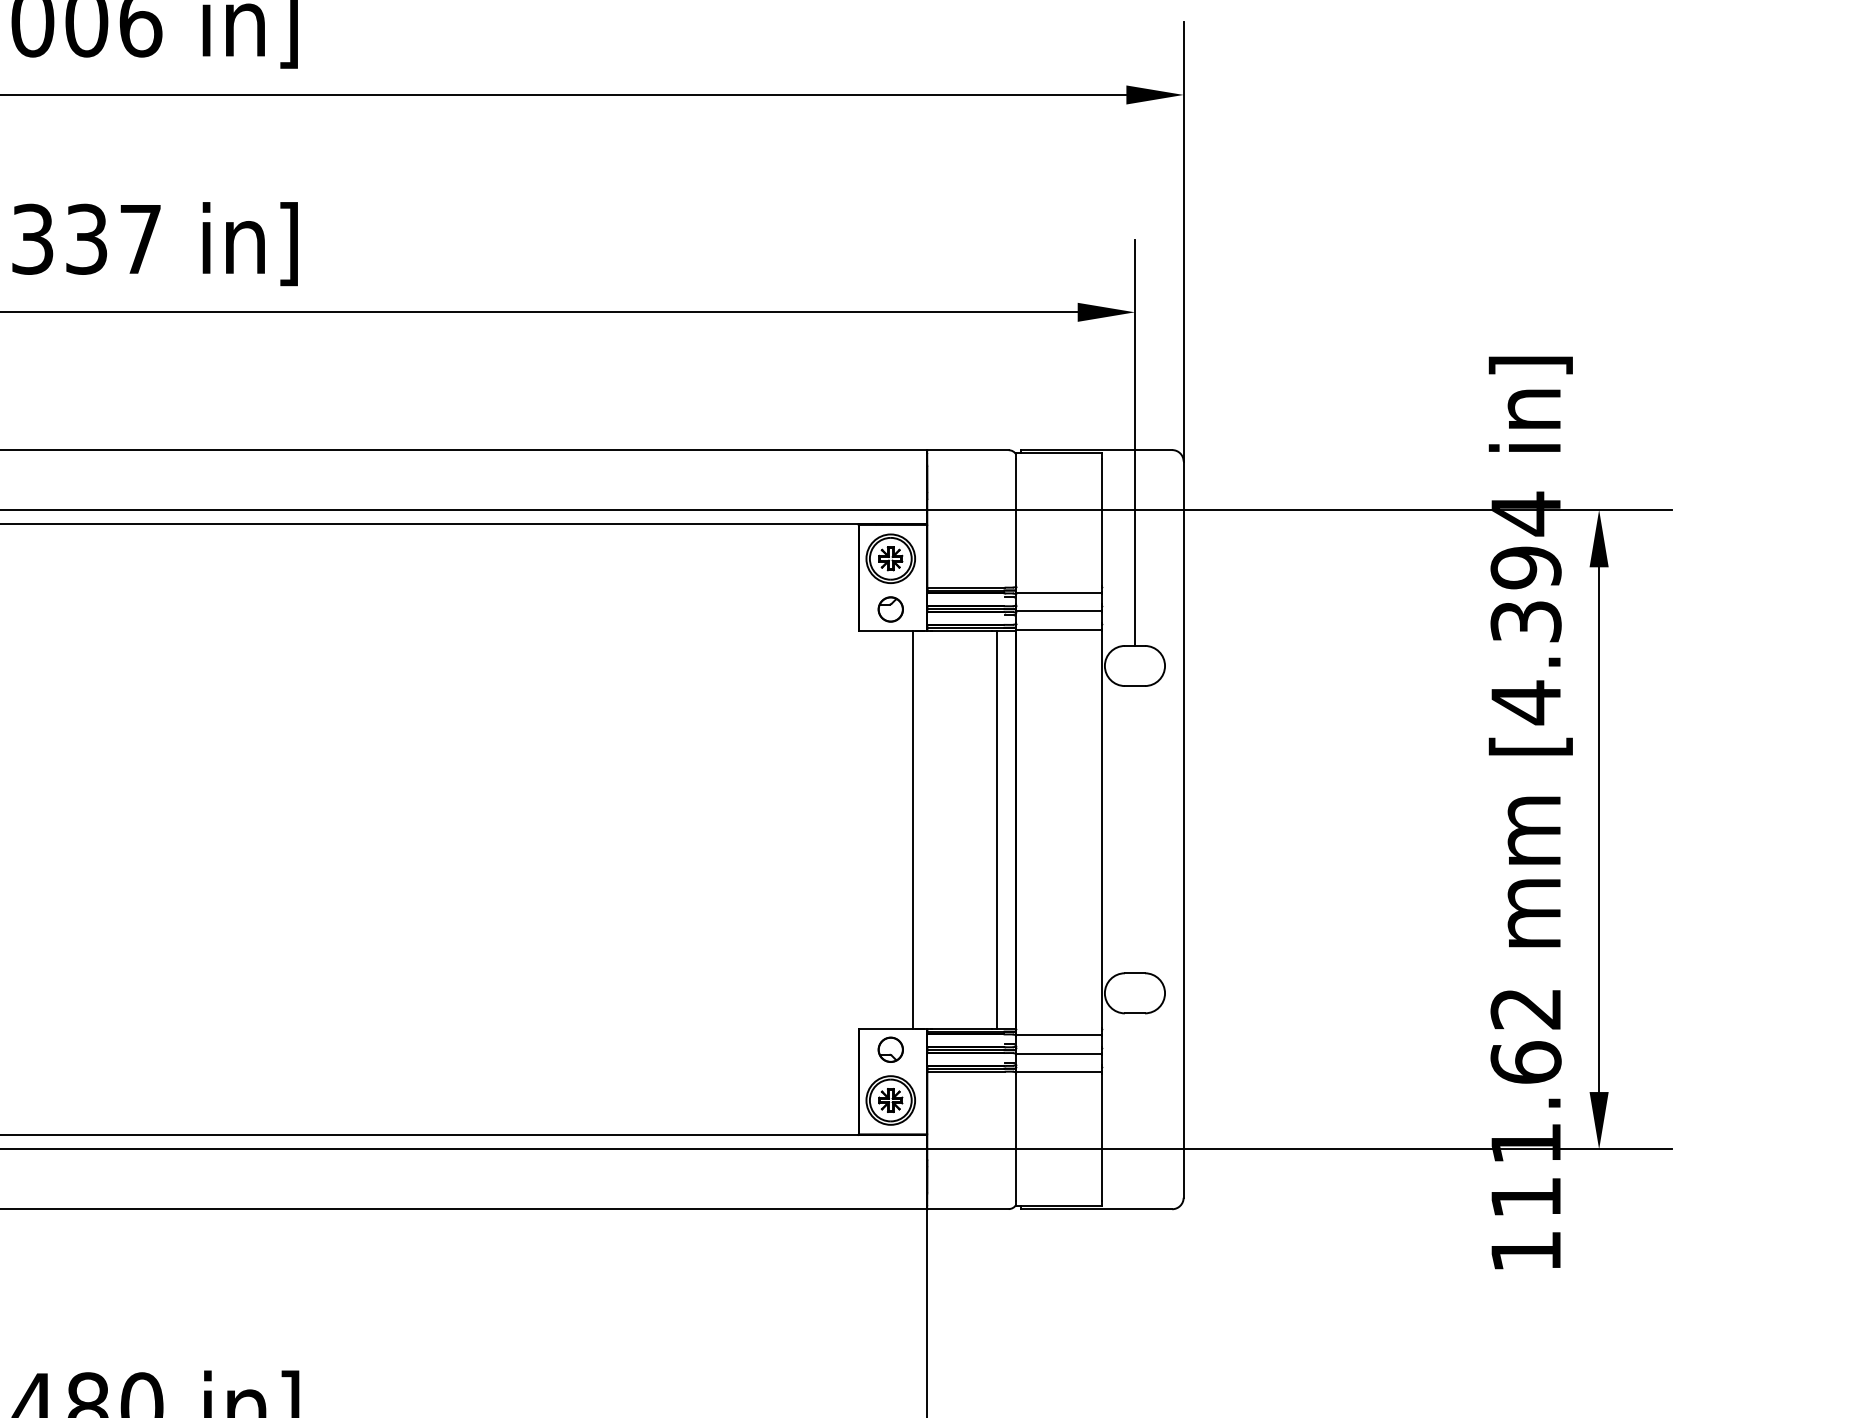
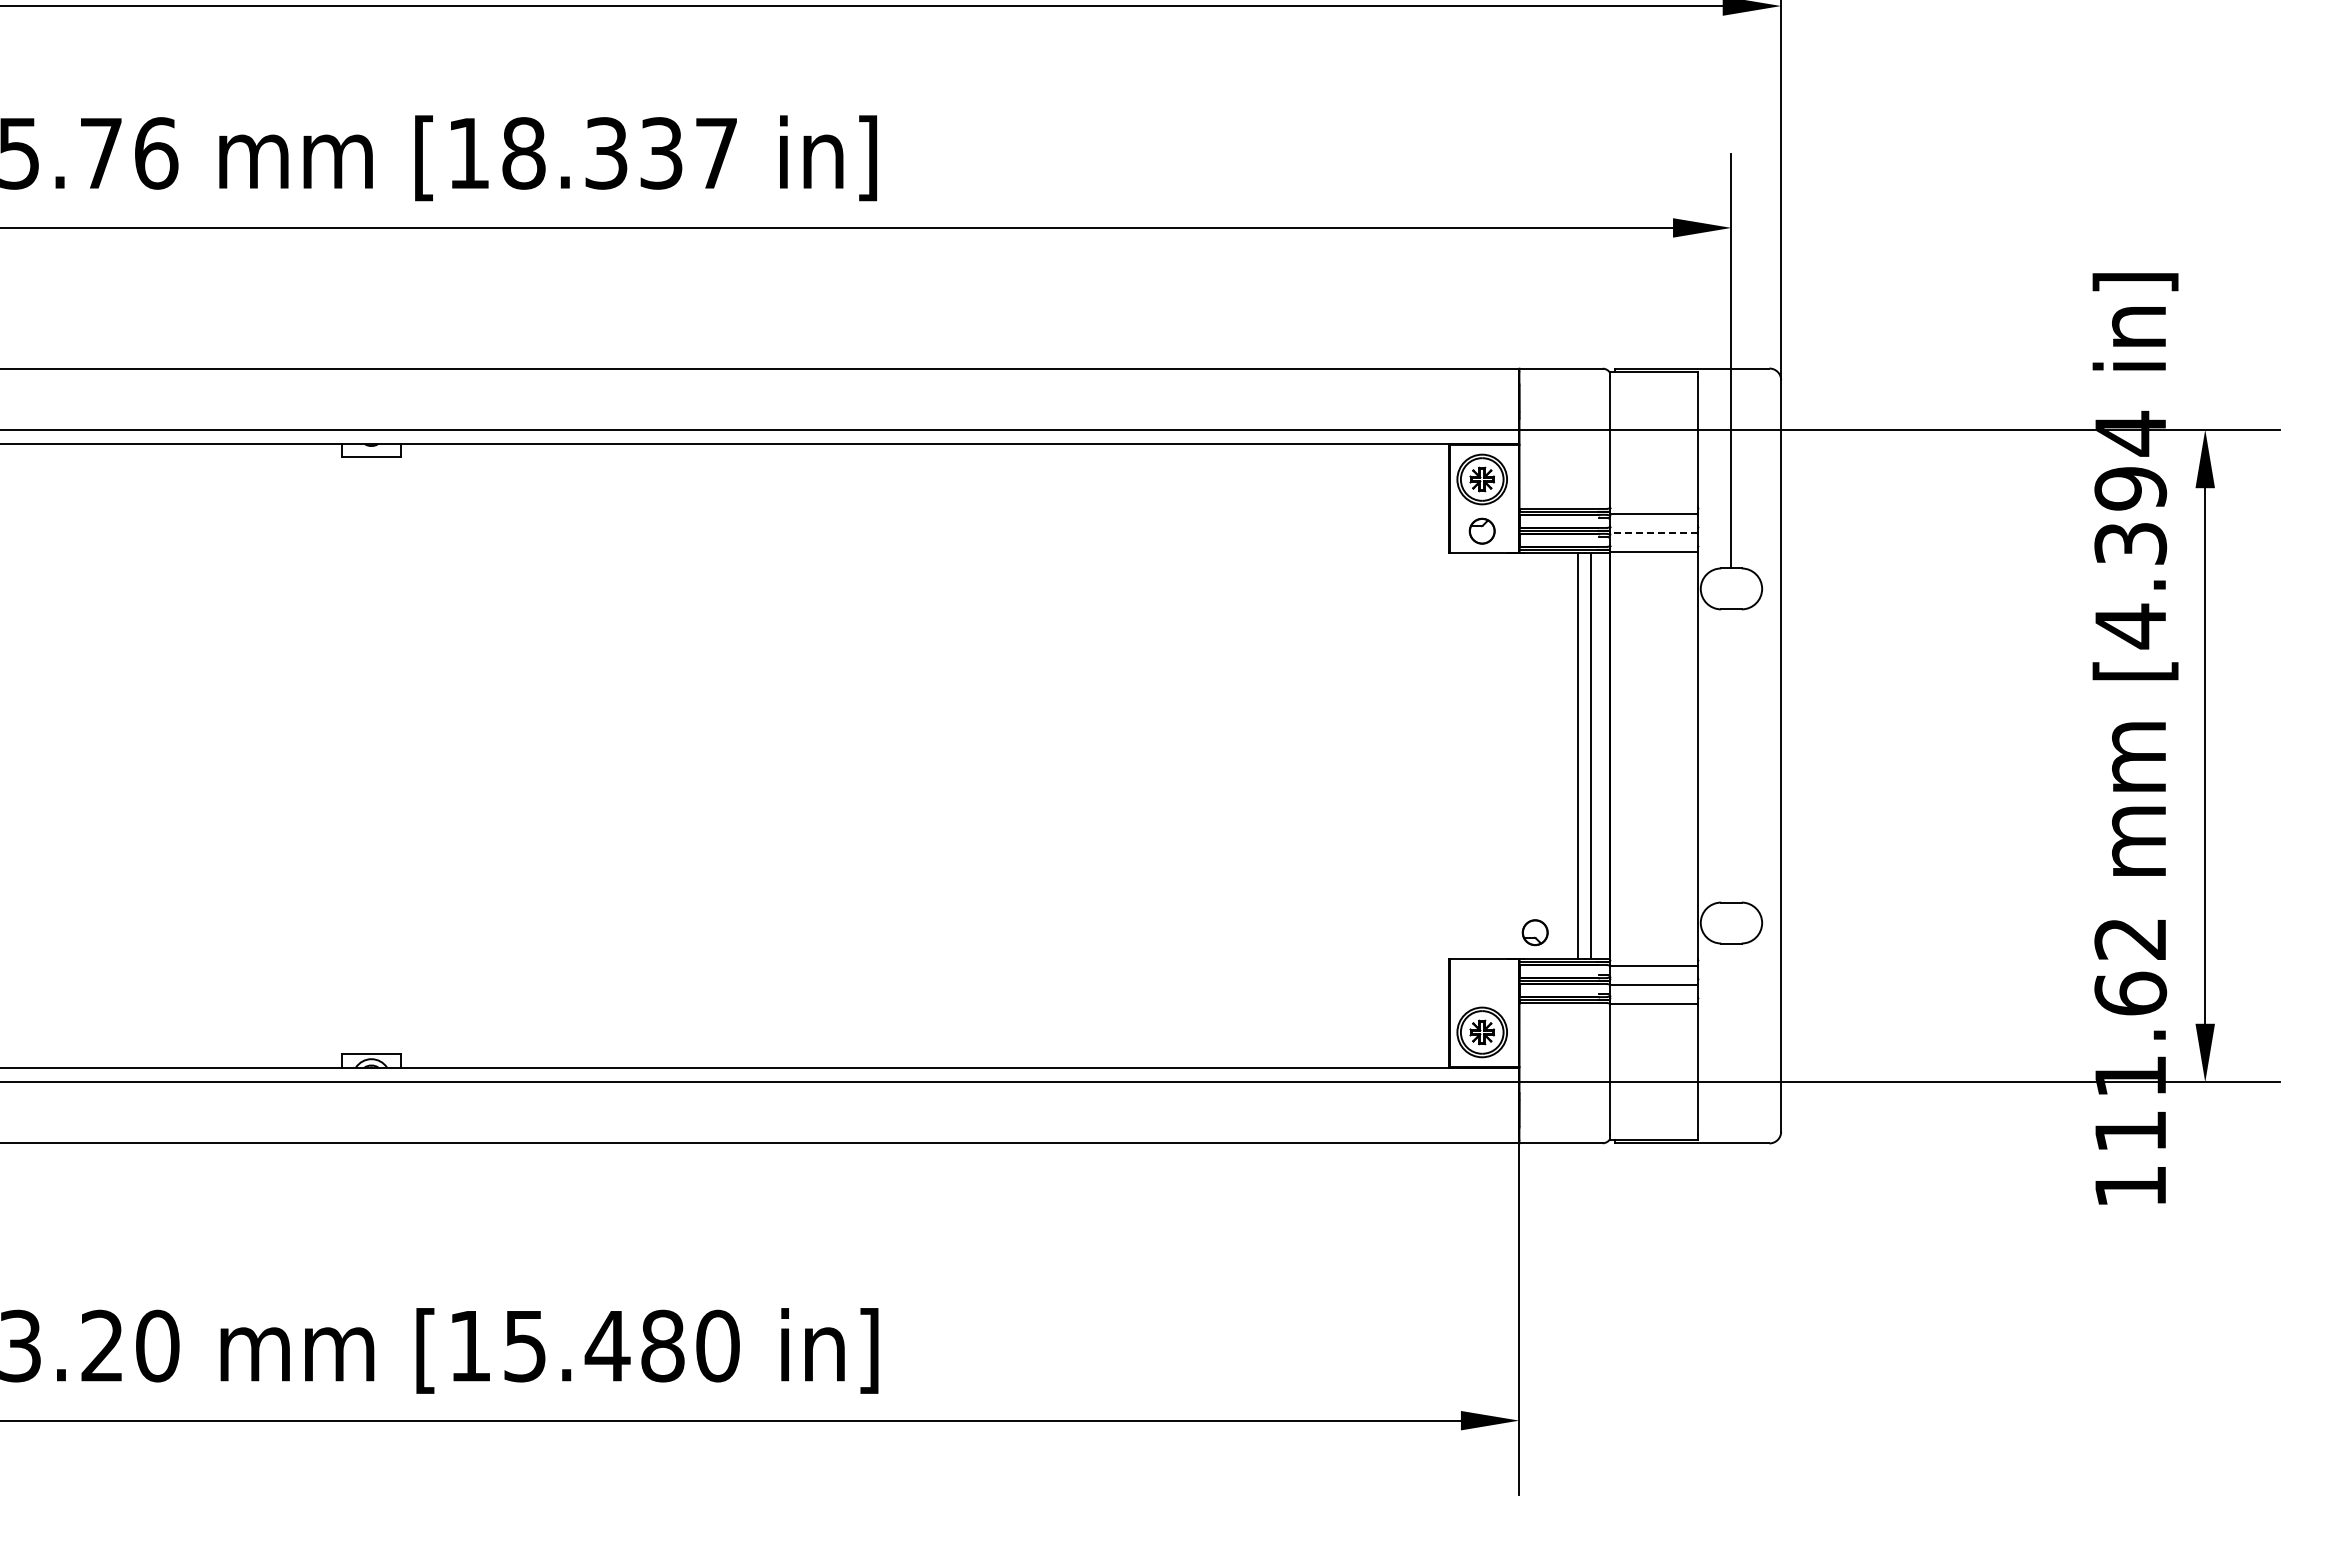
line: (1059, 611) -> (1654, 533), solid -> dashed
line: (912, 829) -> (1577, 755), moved
part: (890, 1049) -> (1534, 932), moved

